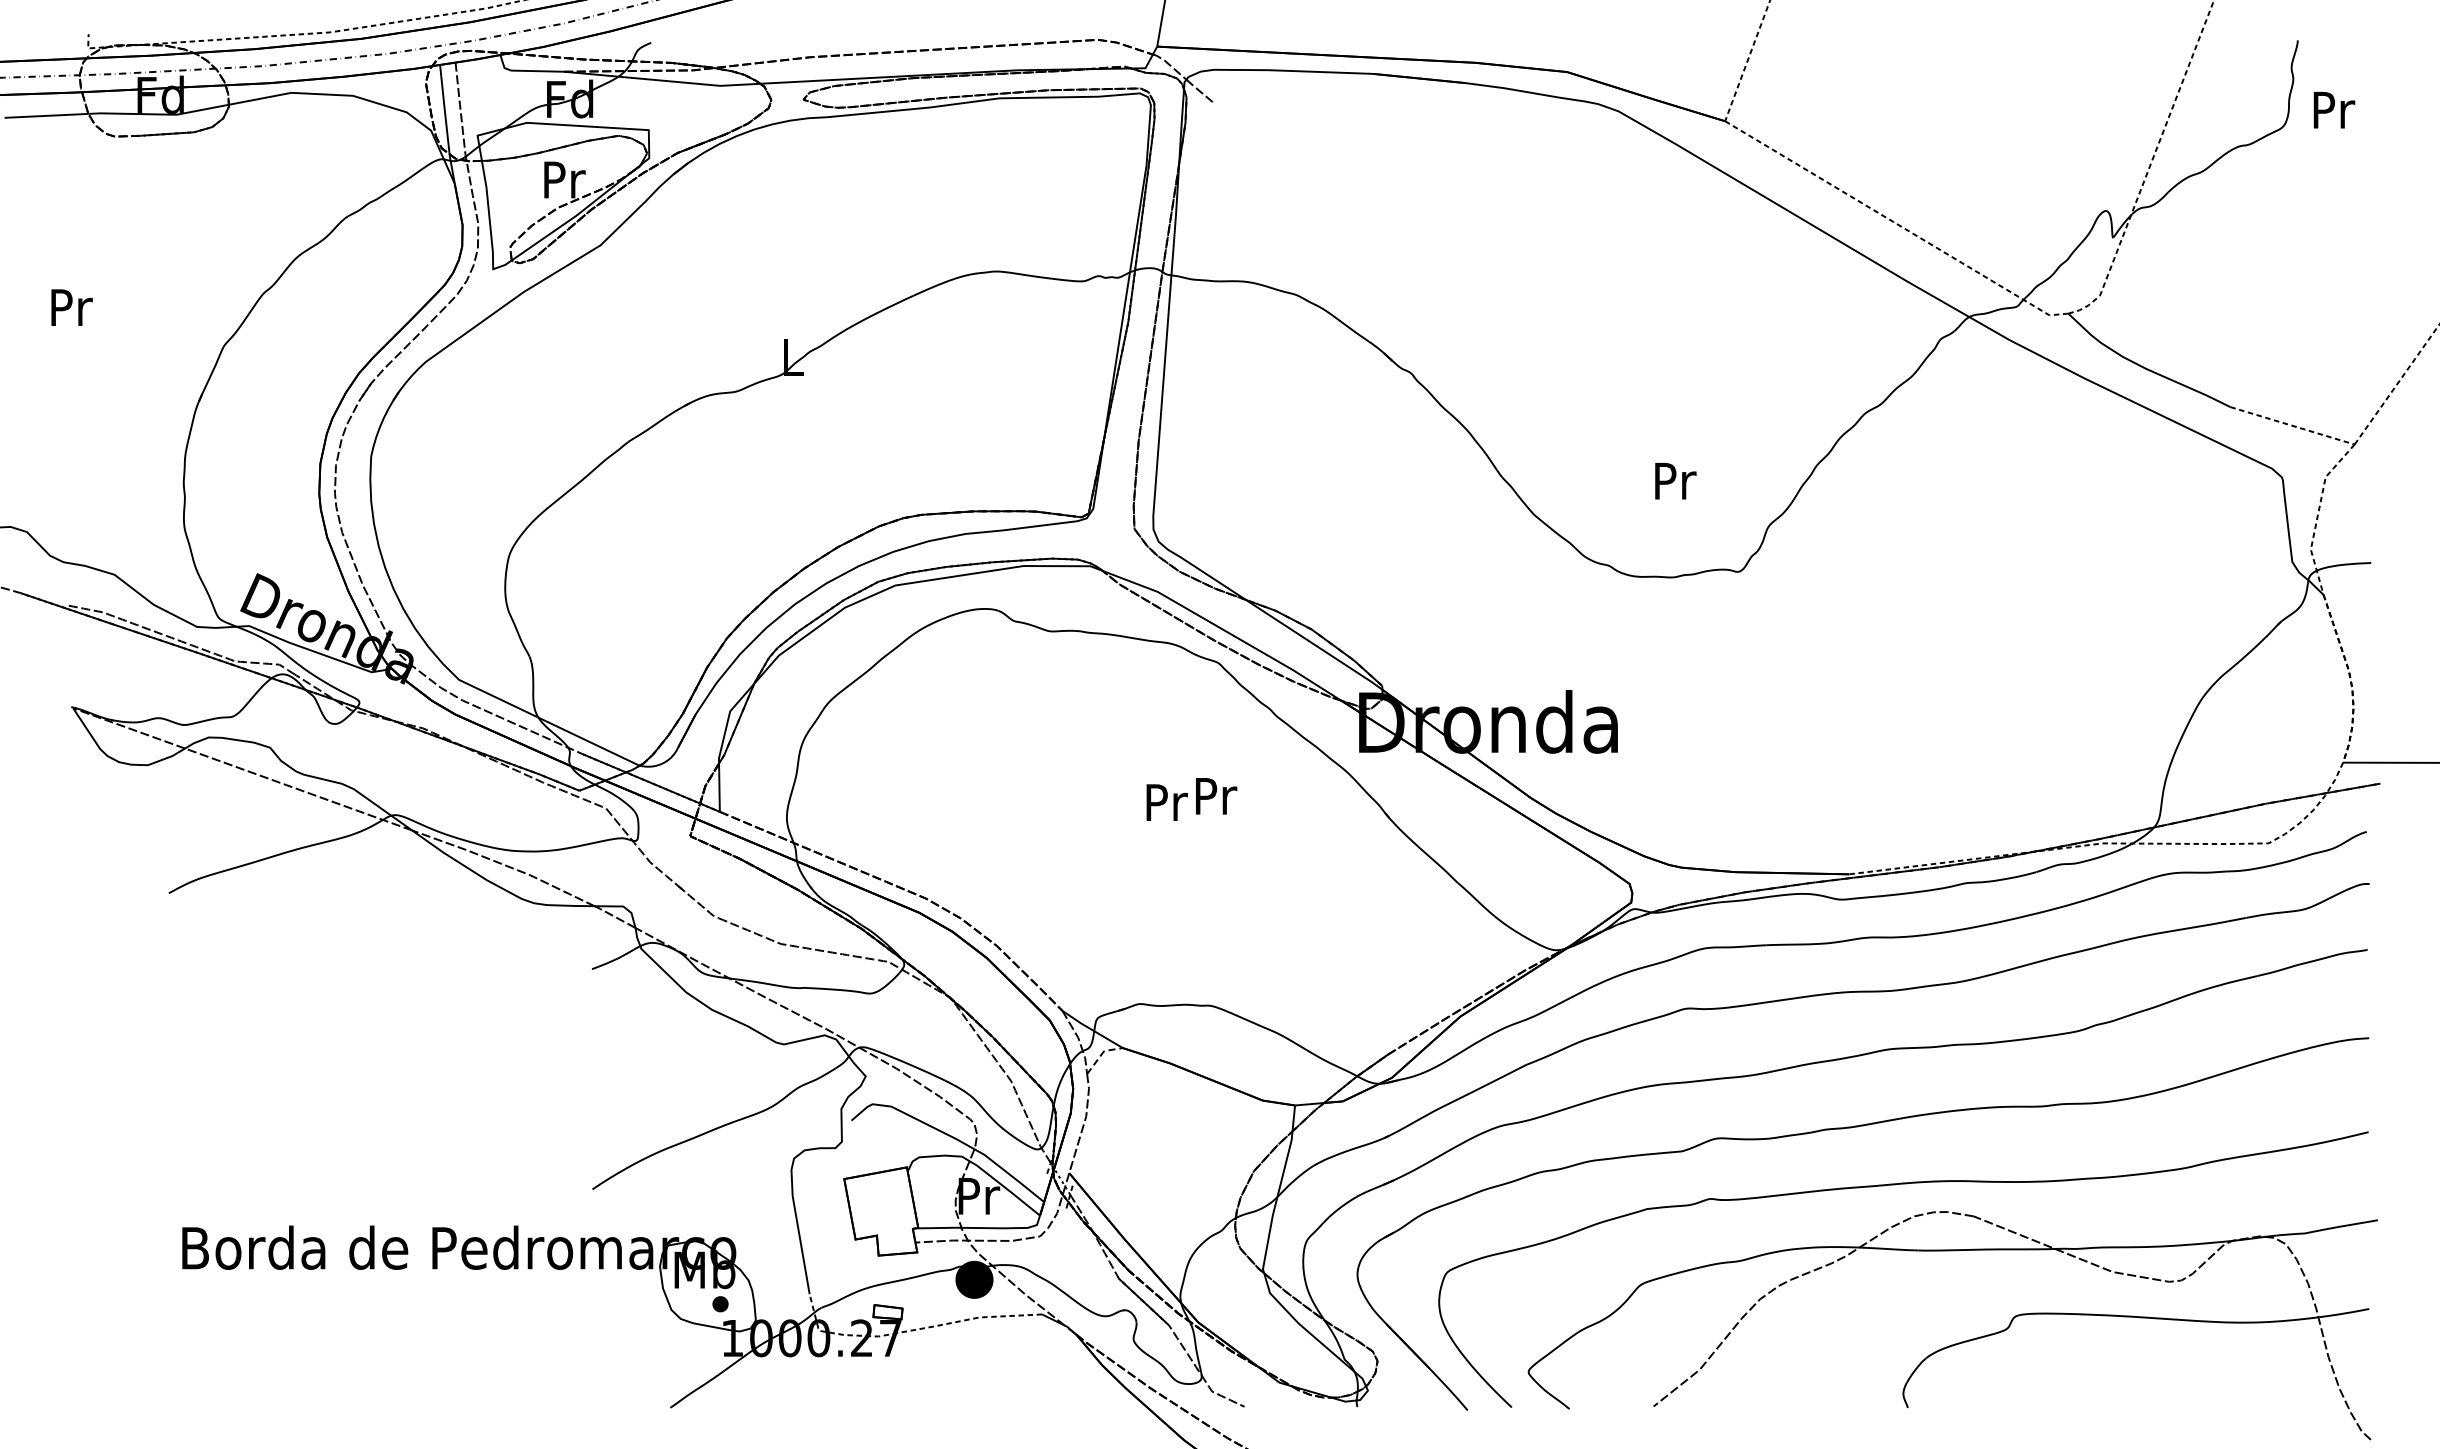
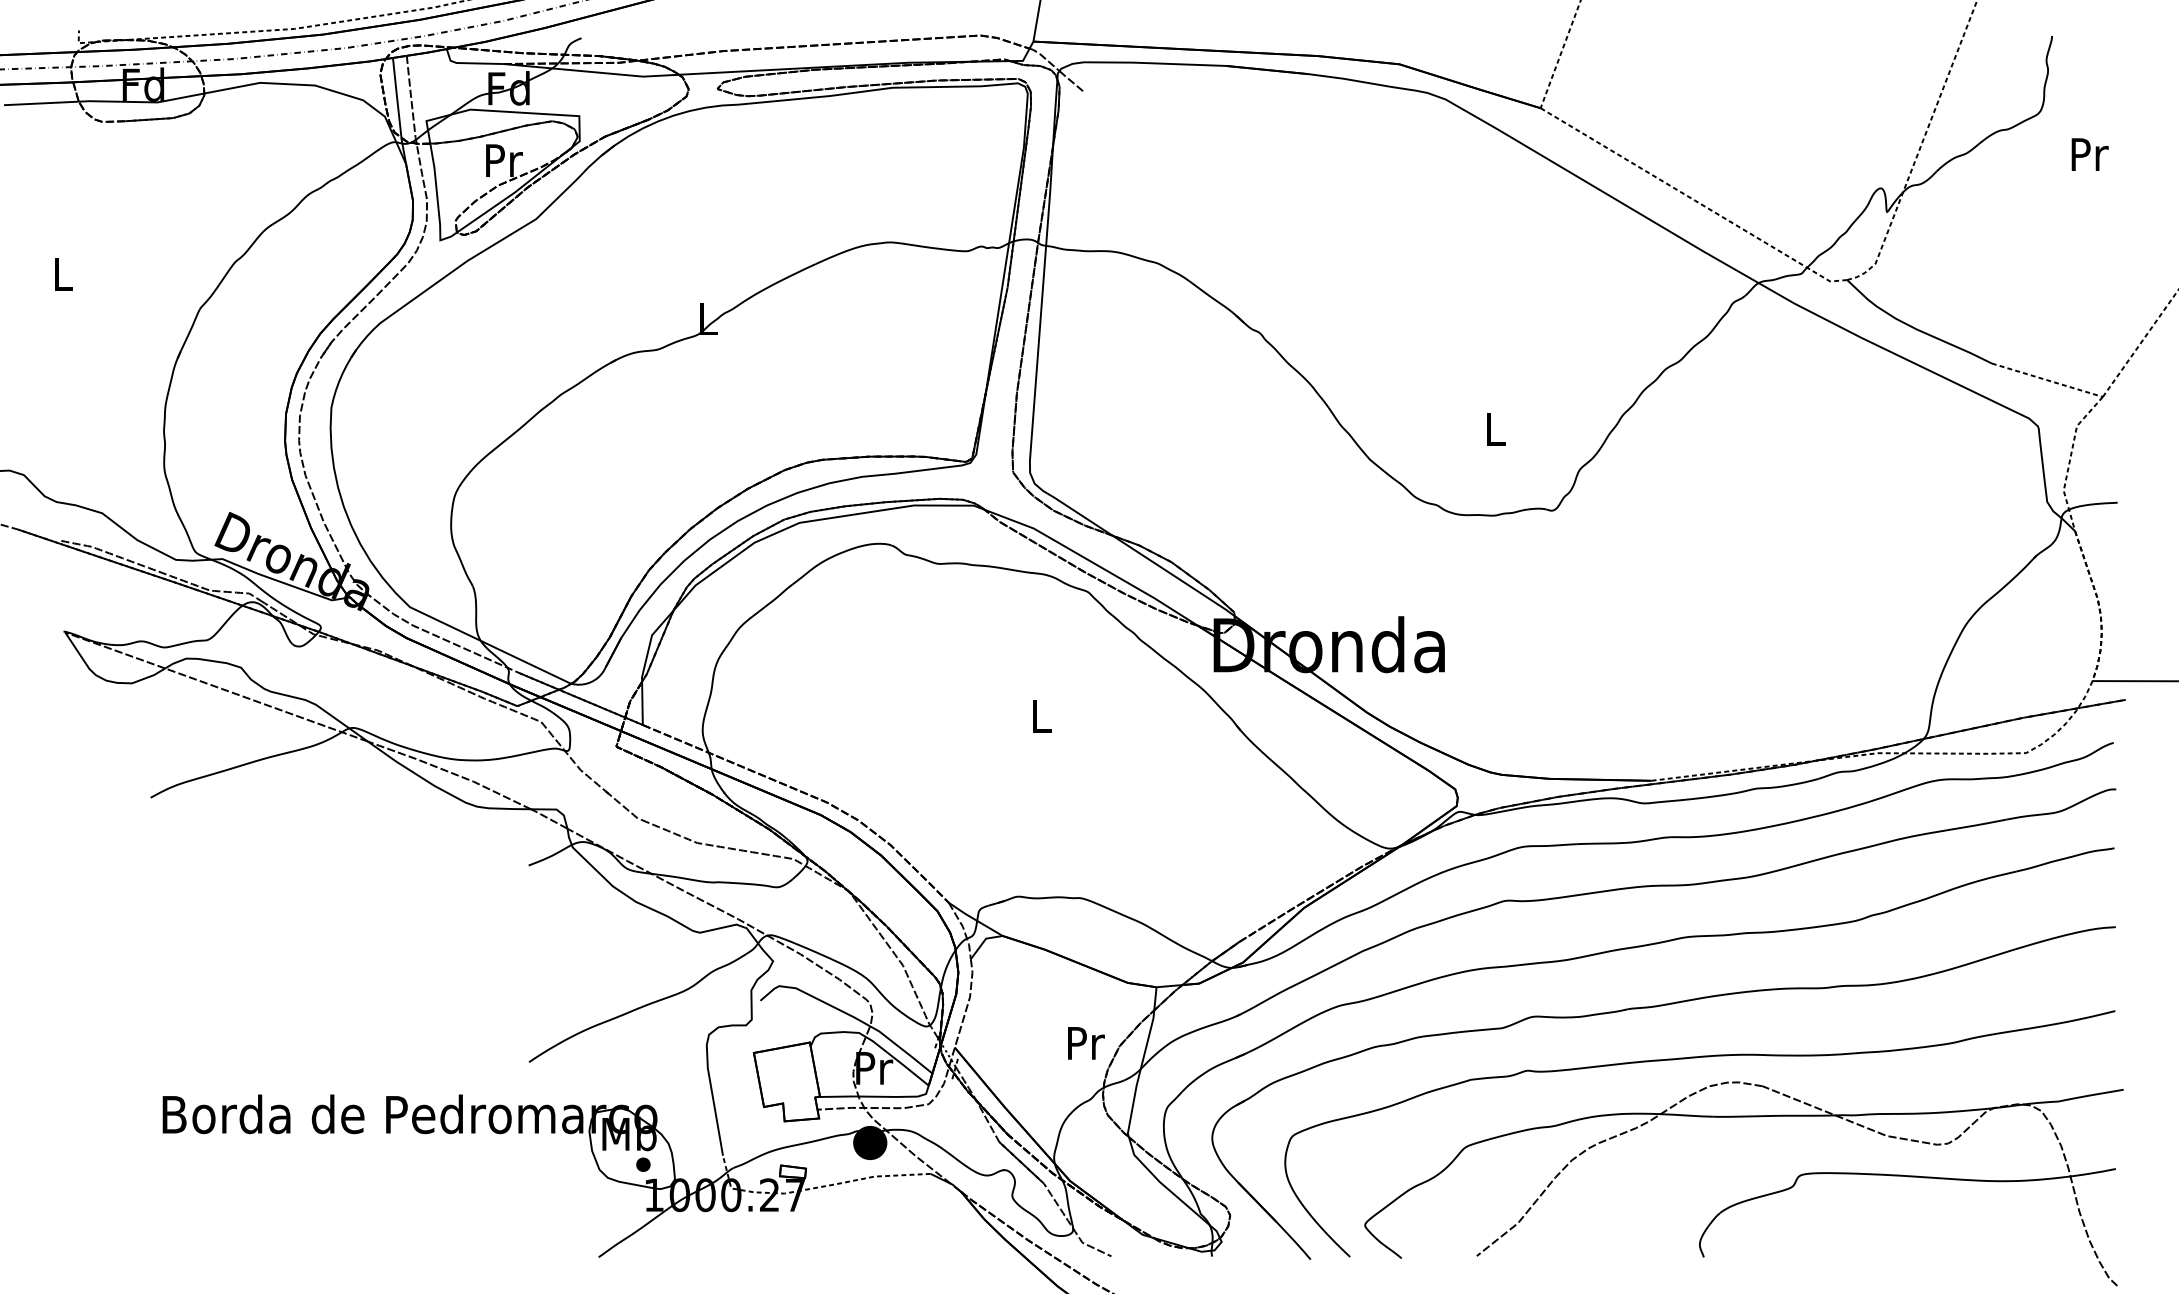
text: (2334, 110) -> (2090, 154), moved
text: (71, 307) -> (63, 274), Pr -> L
text: (1675, 481) -> (1496, 429), Pr -> L
text: (1216, 796) -> (1086, 1043), moved
text: (1166, 802) -> (1041, 716), Pr -> L
line: (1101, 1054) -> (983, 941), dashed -> solid

